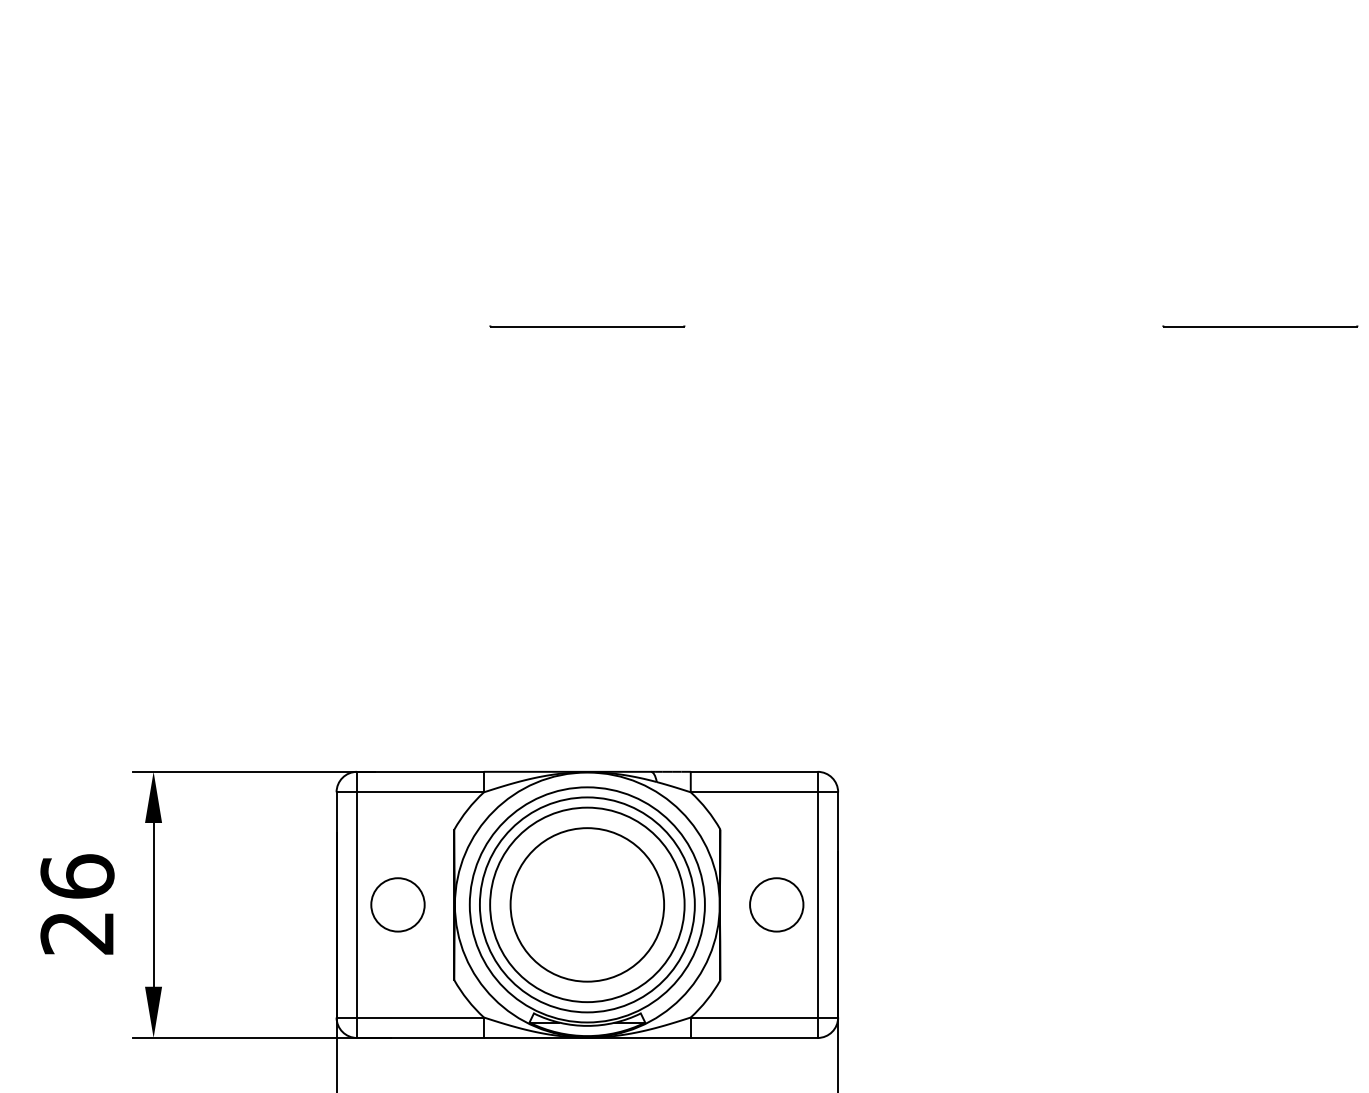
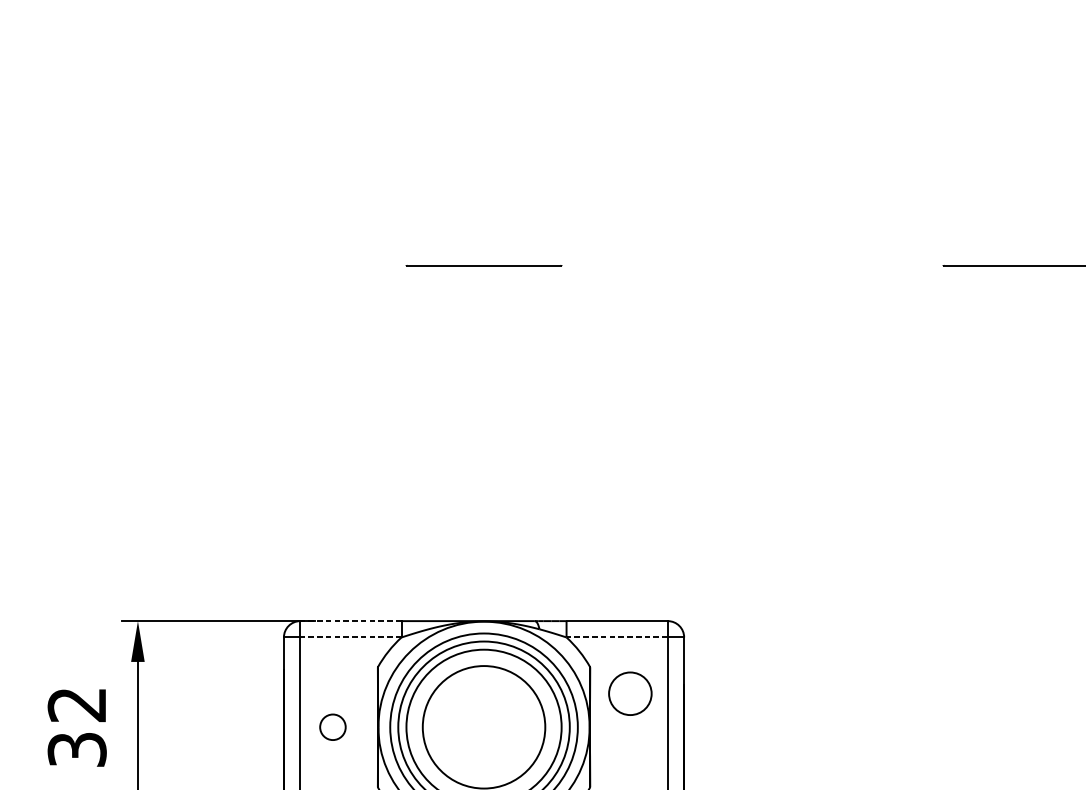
line: (420, 771) -> (350, 620), solid -> dashed
line: (420, 792) -> (350, 637), solid -> dashed
line: (753, 792) -> (616, 637), solid -> dashed
text: (77, 904) -> (77, 726), 26 -> 32
circle: (397, 904) -> (332, 726), size x0.6
circle: (776, 904) -> (630, 693), moved

